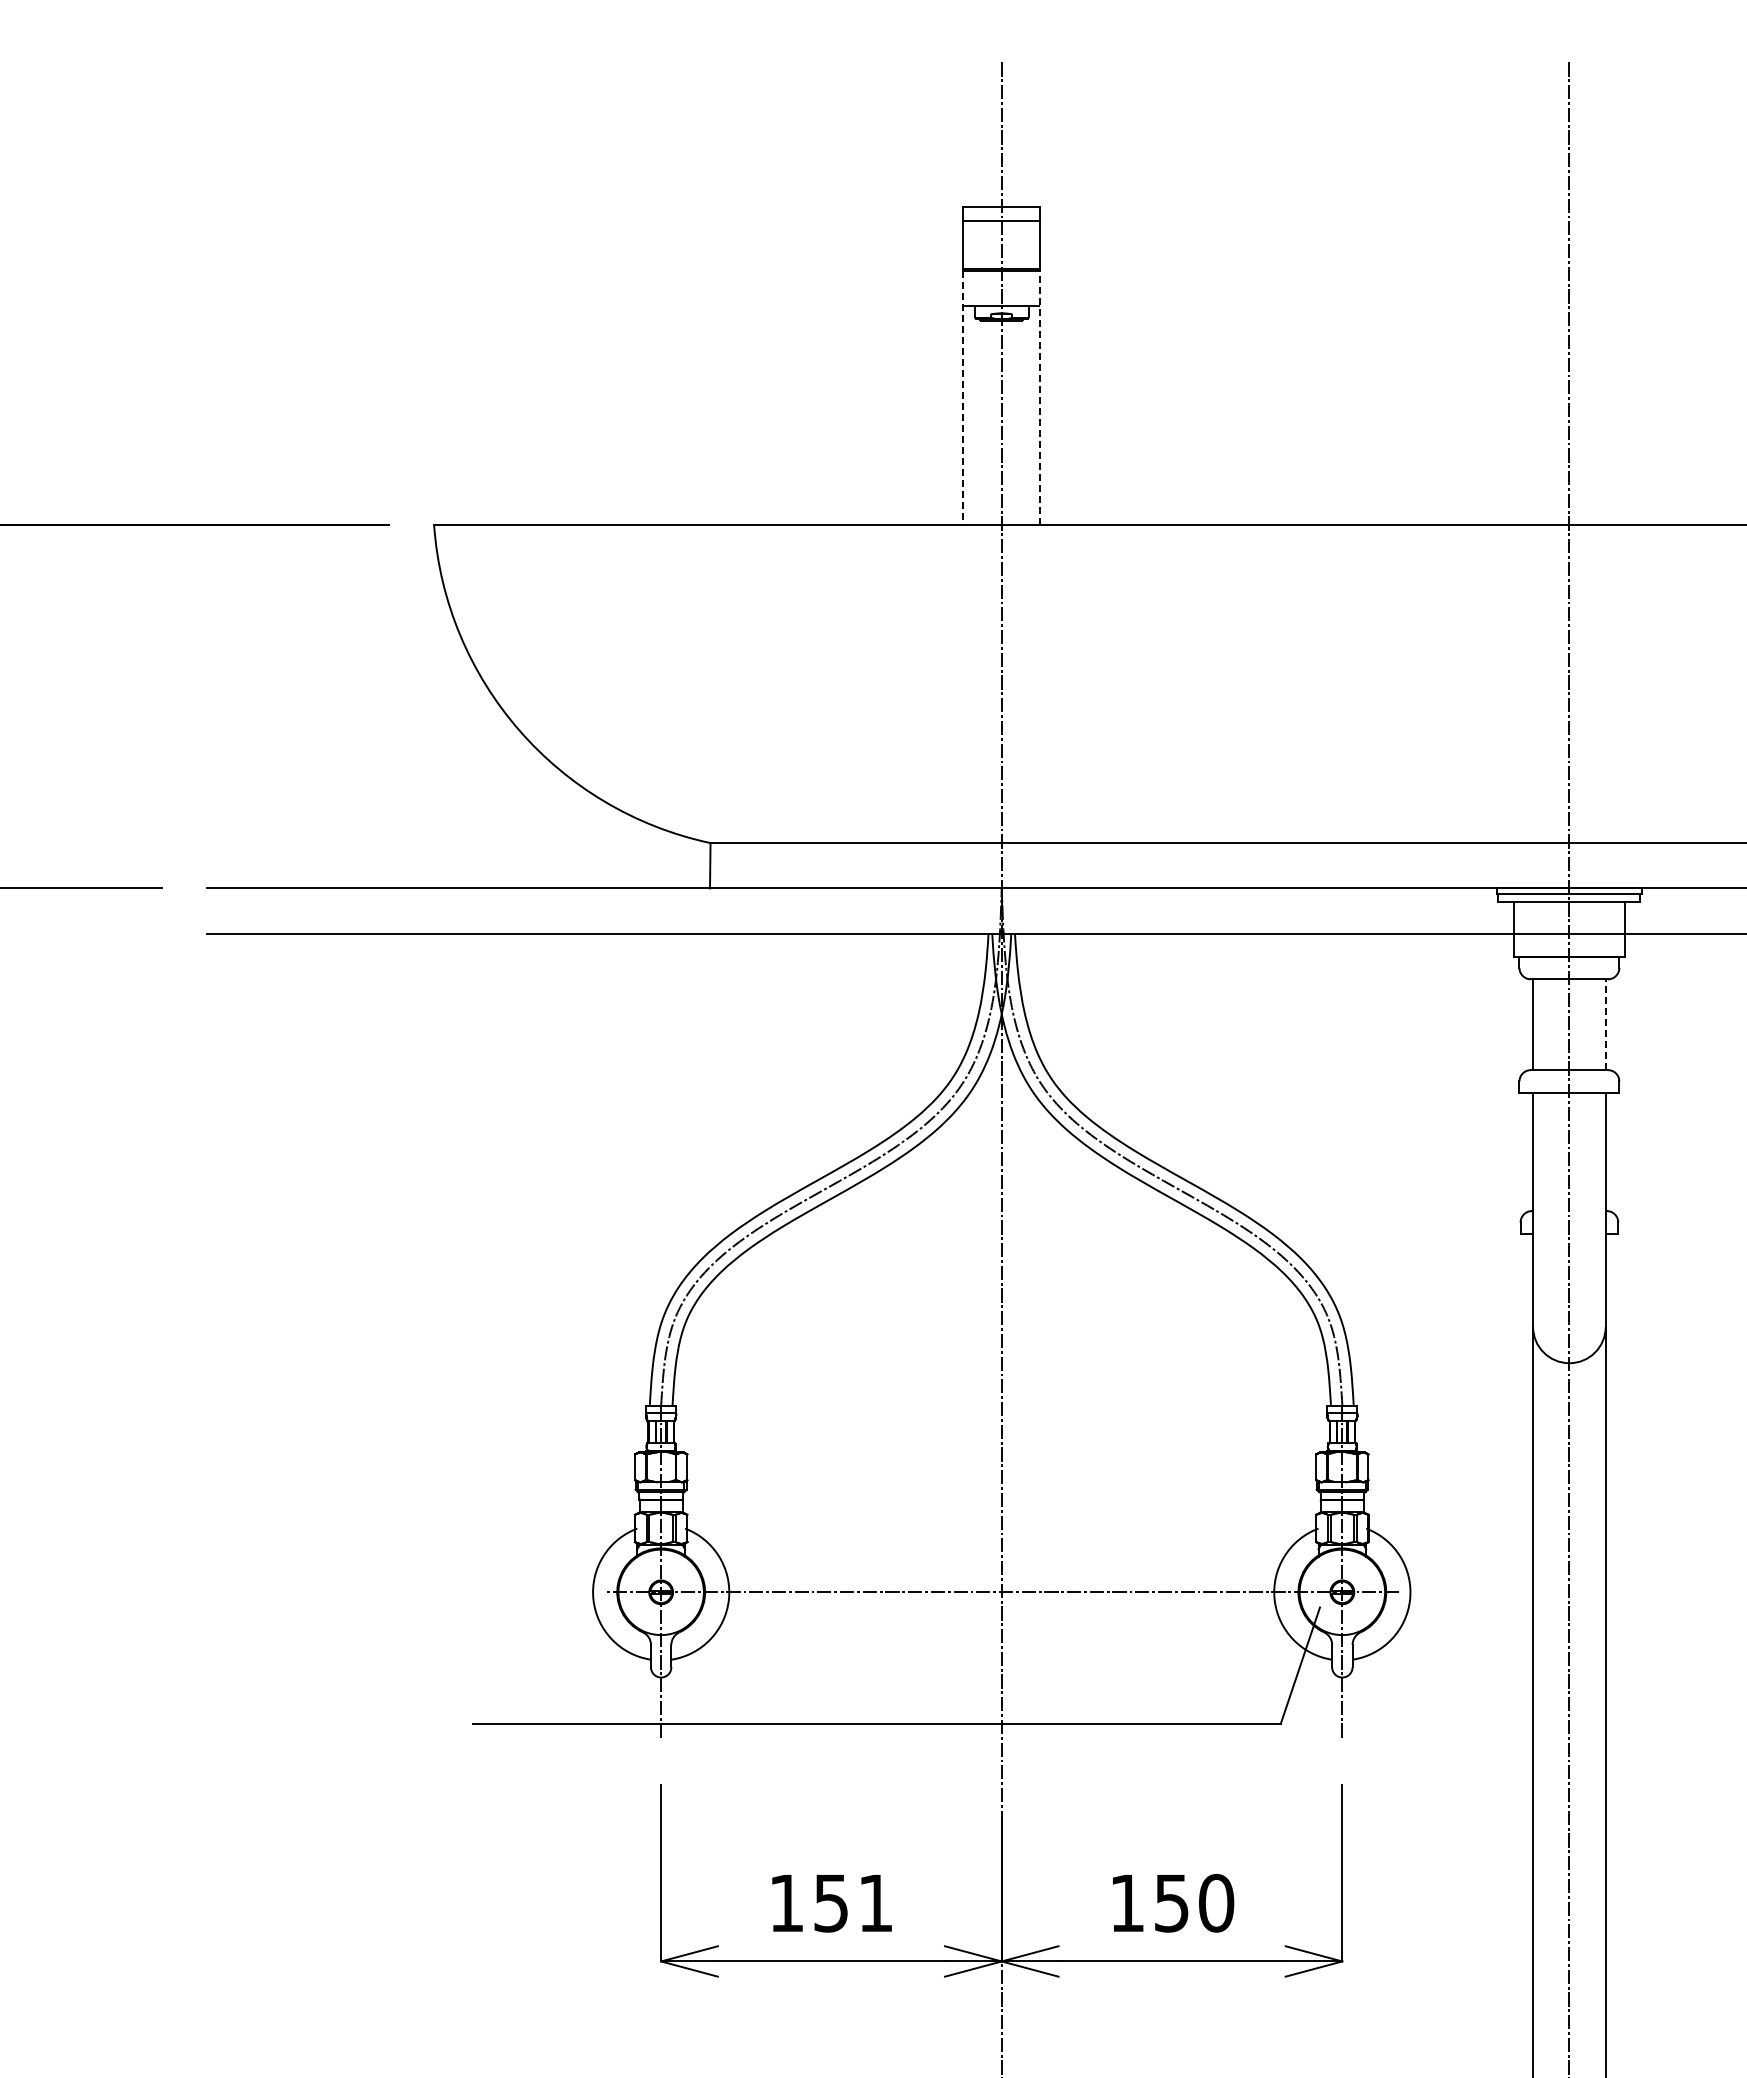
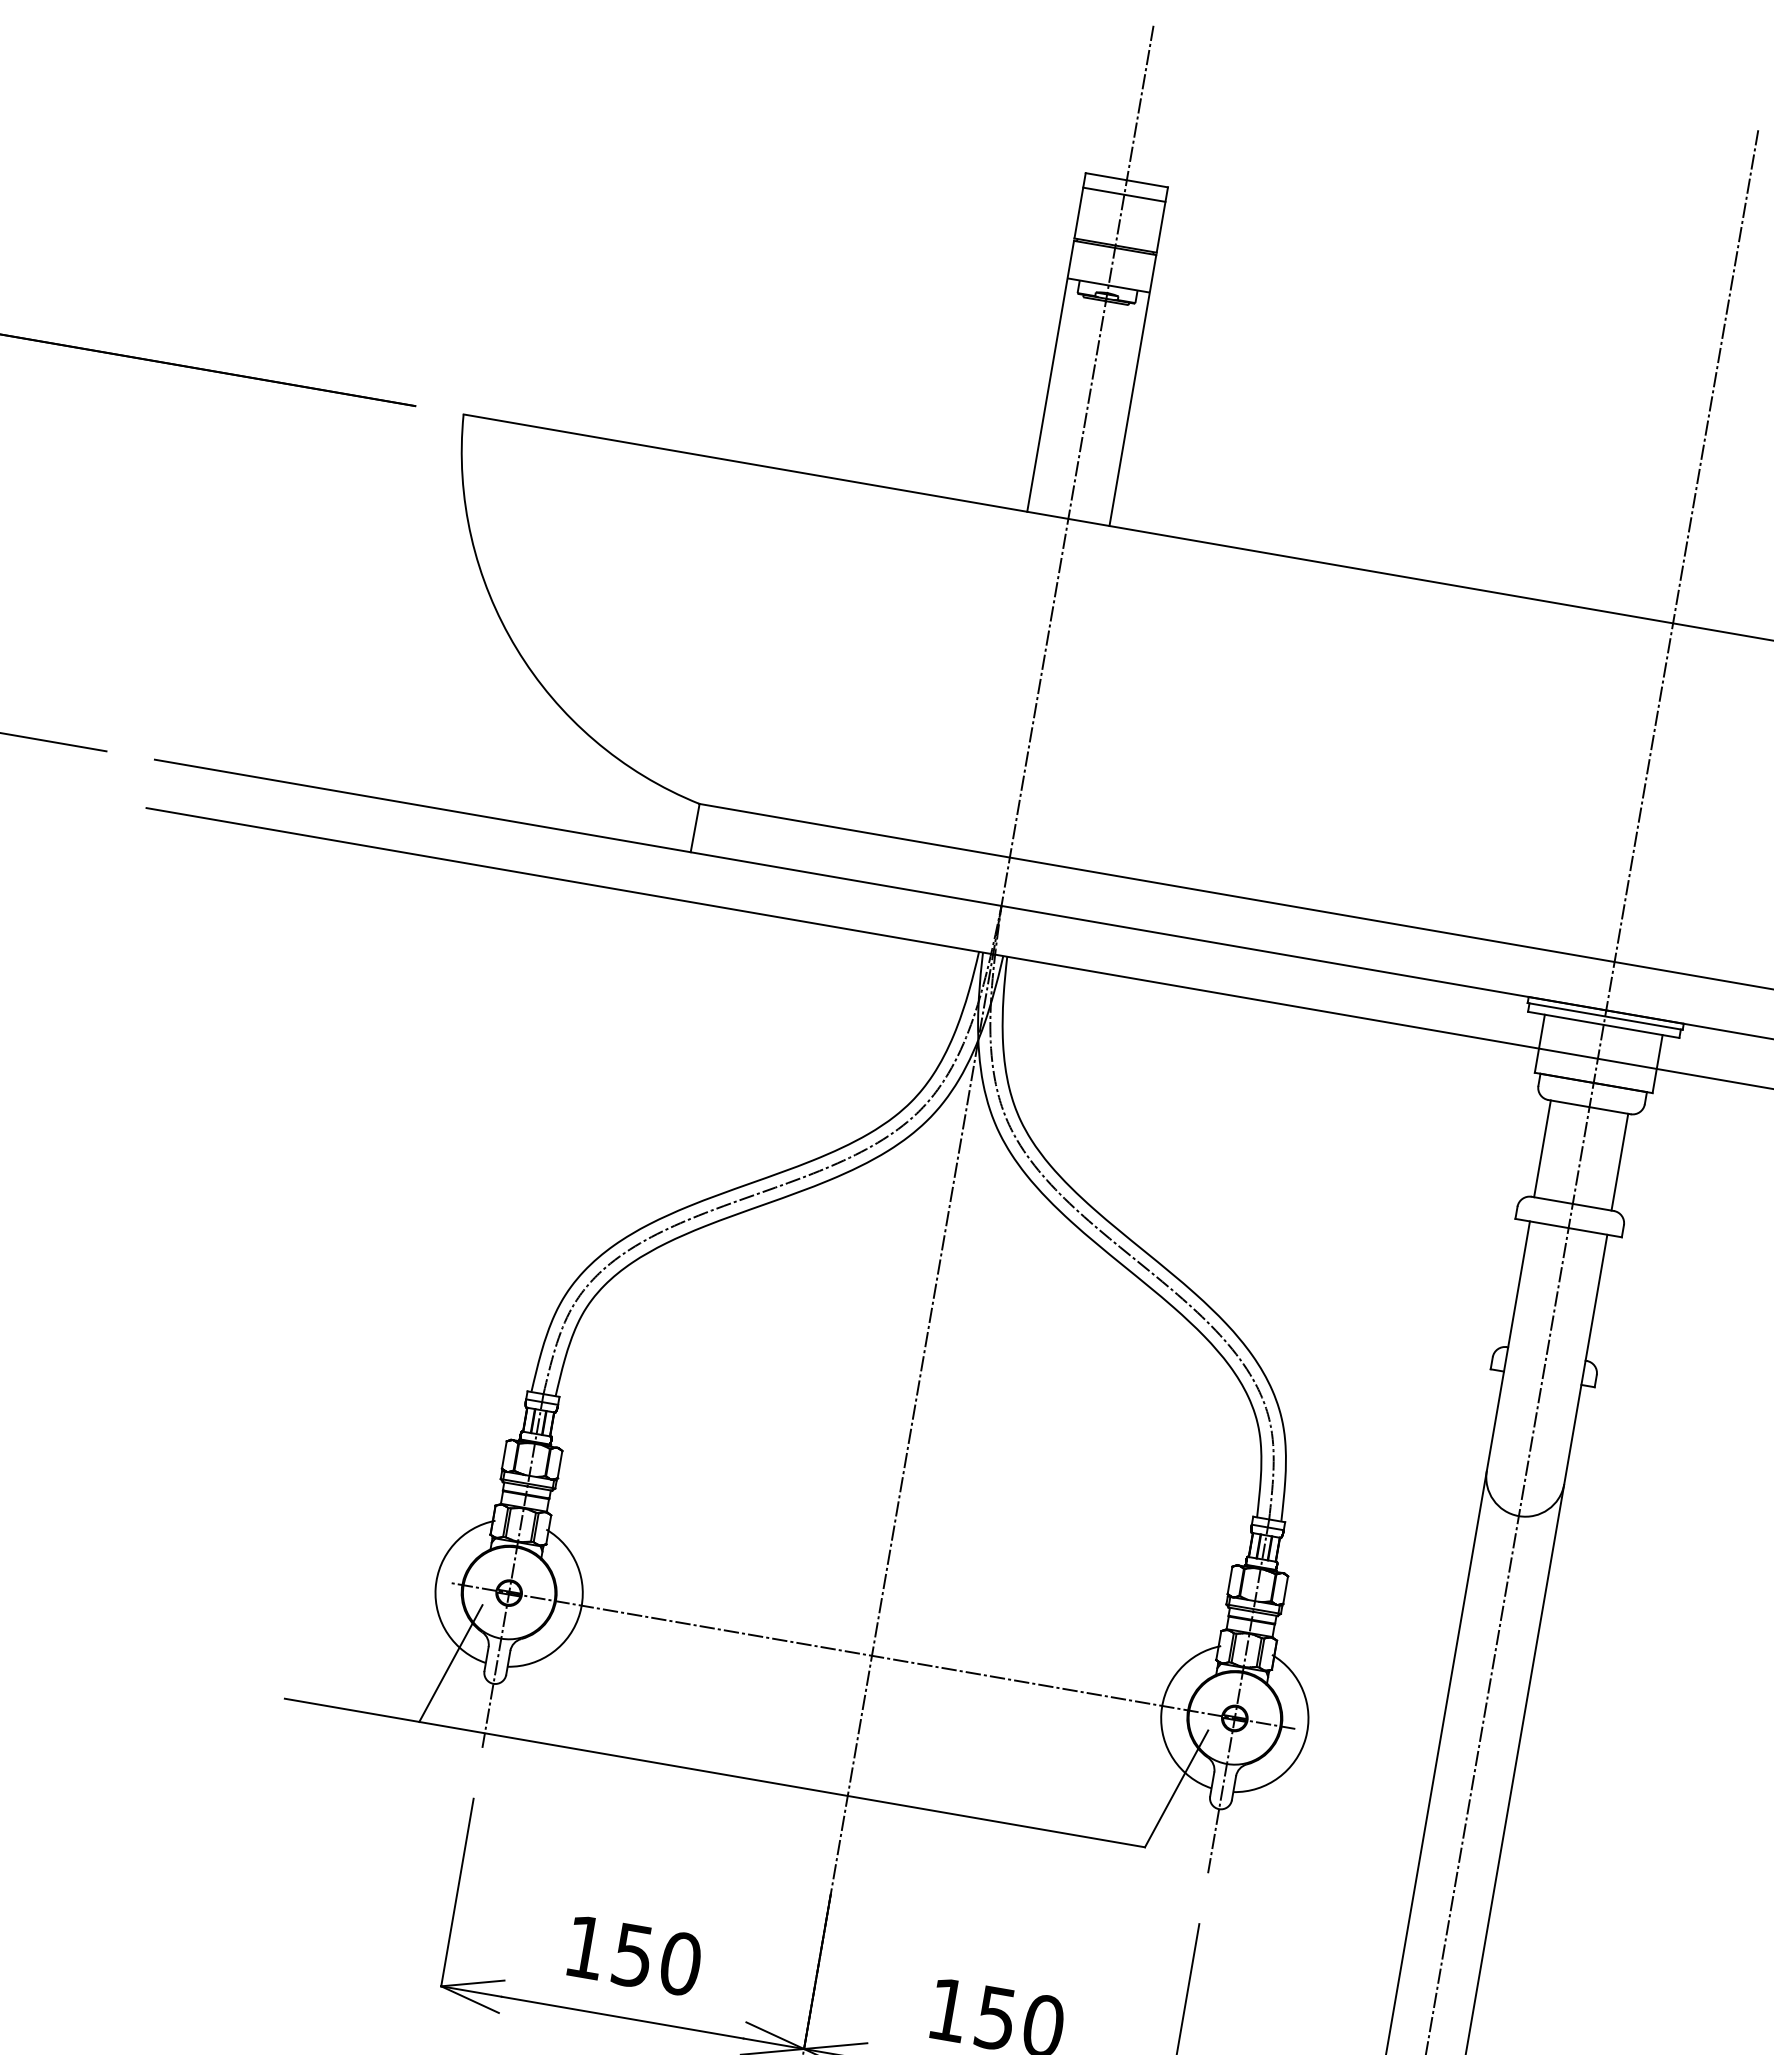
line: (1040, 397) -> (1133, 390), dashed -> solid
line: (963, 398) -> (1050, 376), dashed -> solid
line: (1605, 1024) -> (1619, 1161), dashed -> solid
line: (618, 1665) -> (450, 1663), added
text: (875, 1902) -> (680, 1962), 151 -> 150

